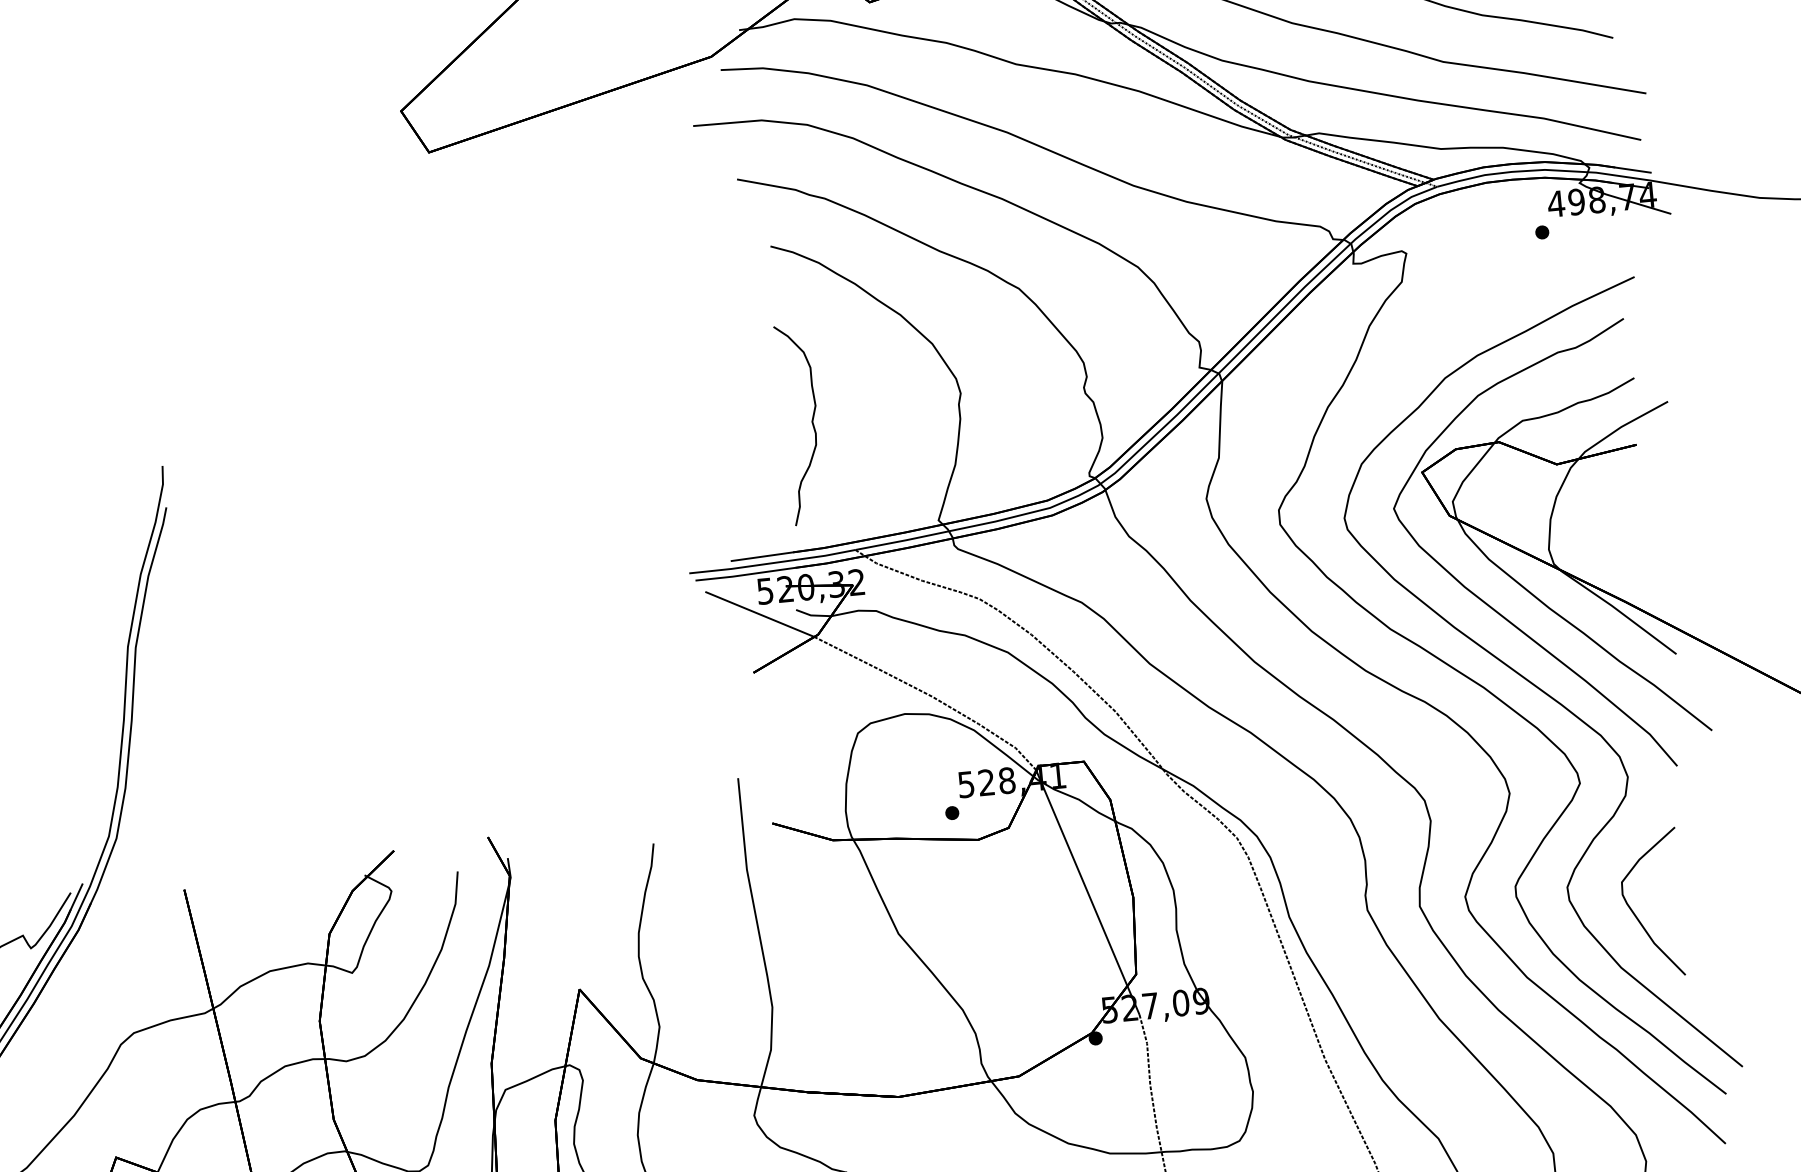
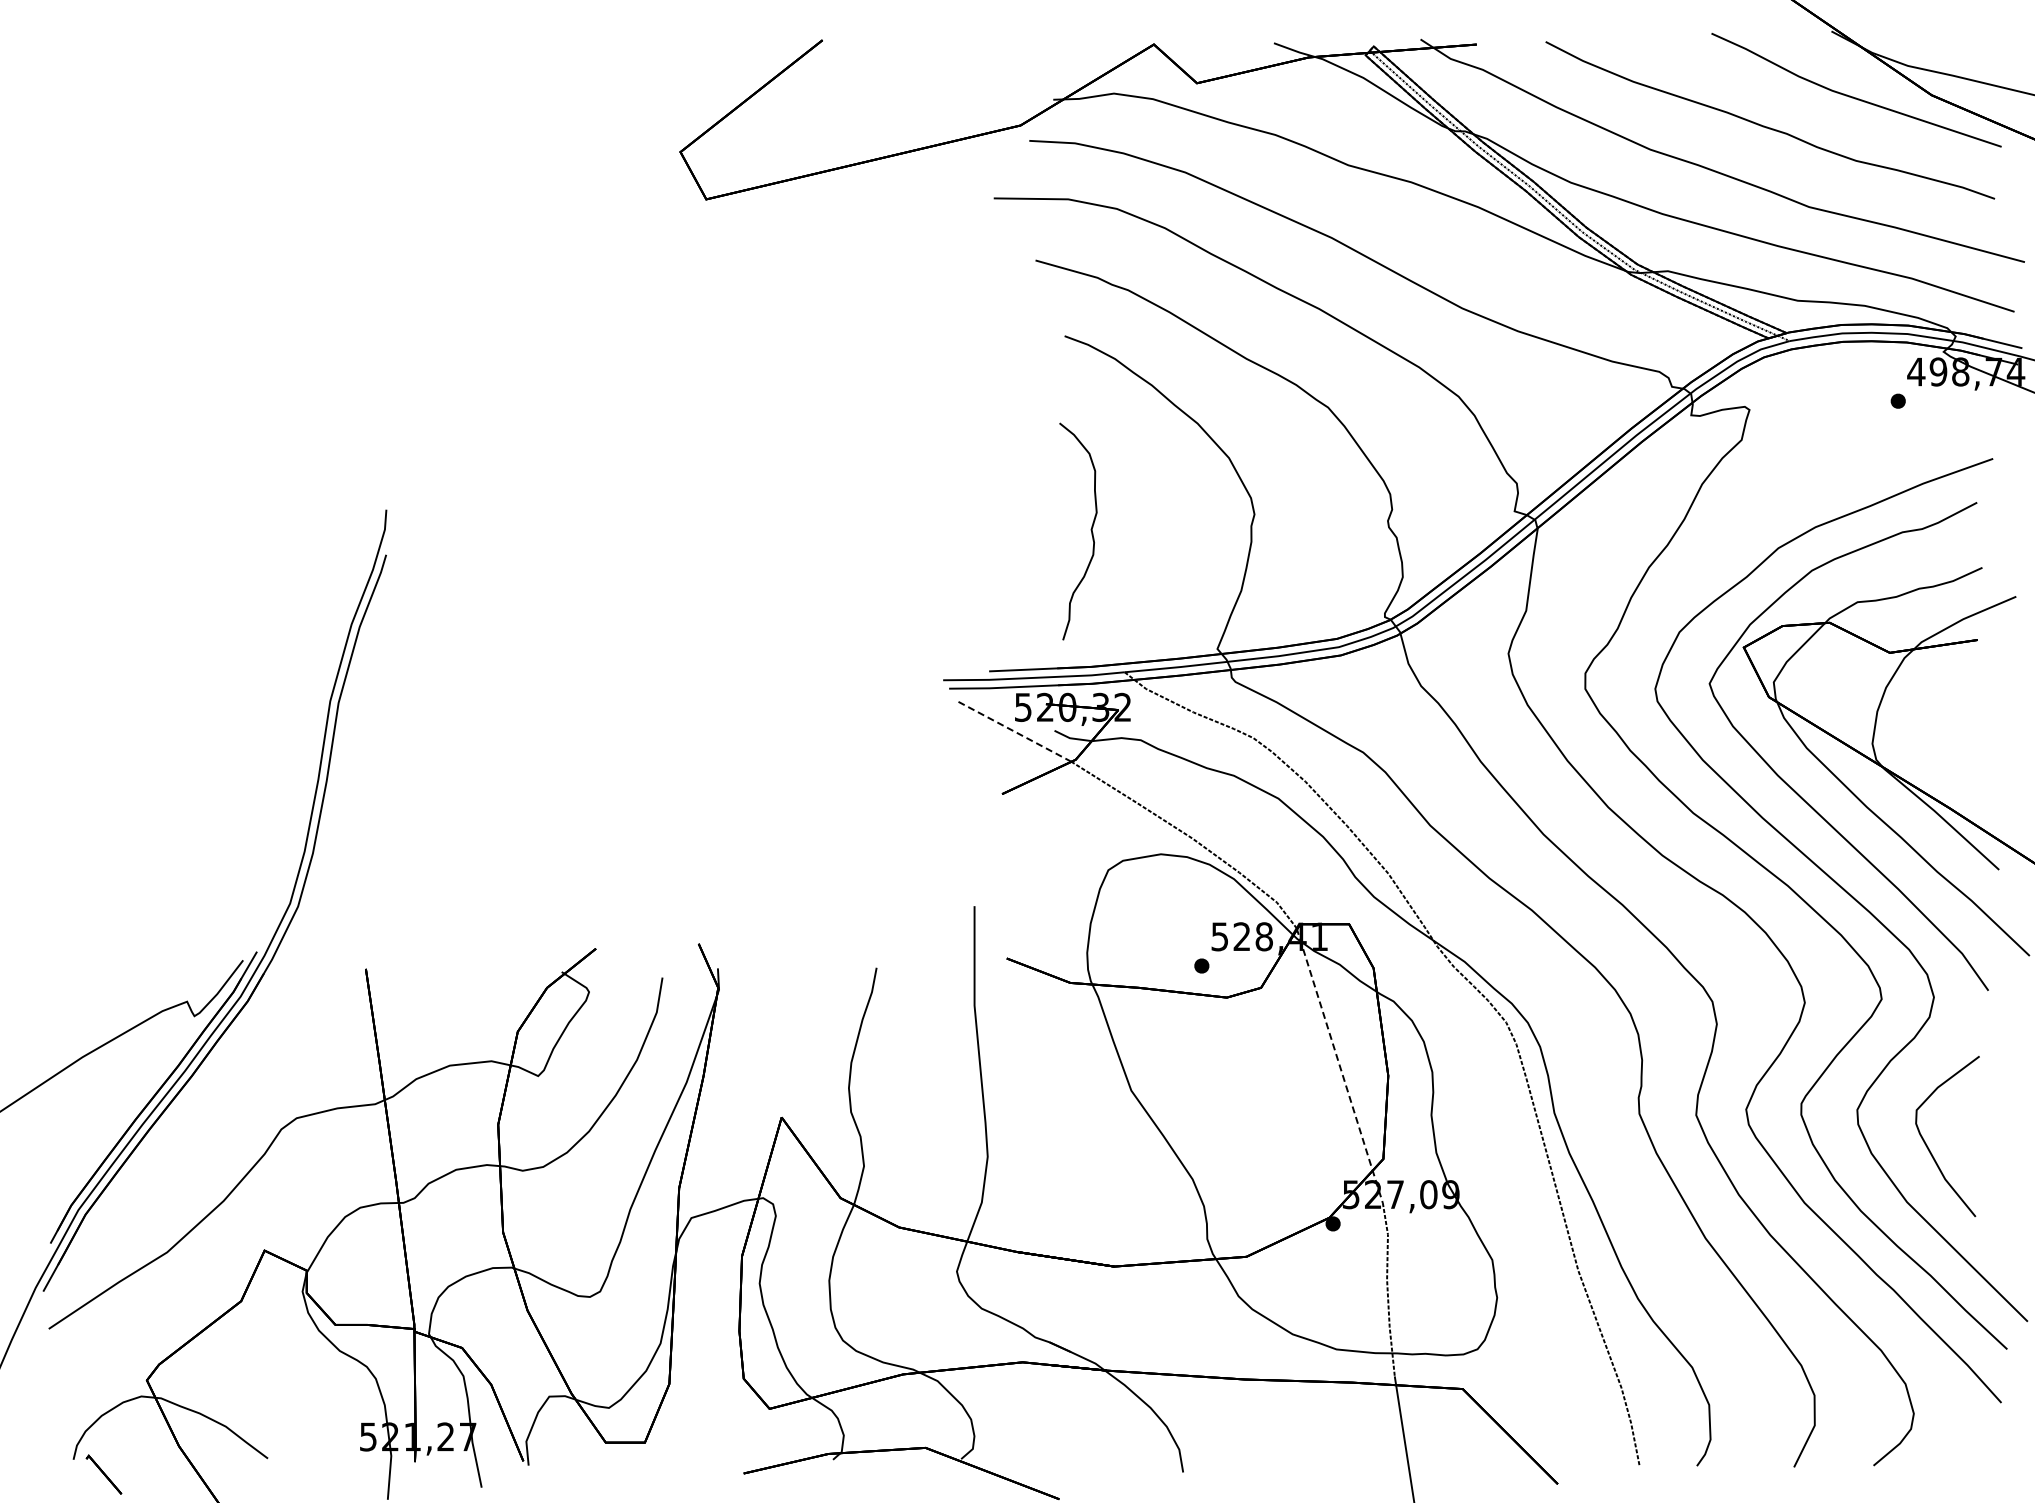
line: (759, 614) -> (1014, 731), solid -> dashed
line: (1087, 893) -> (1339, 1066), solid -> dashed

